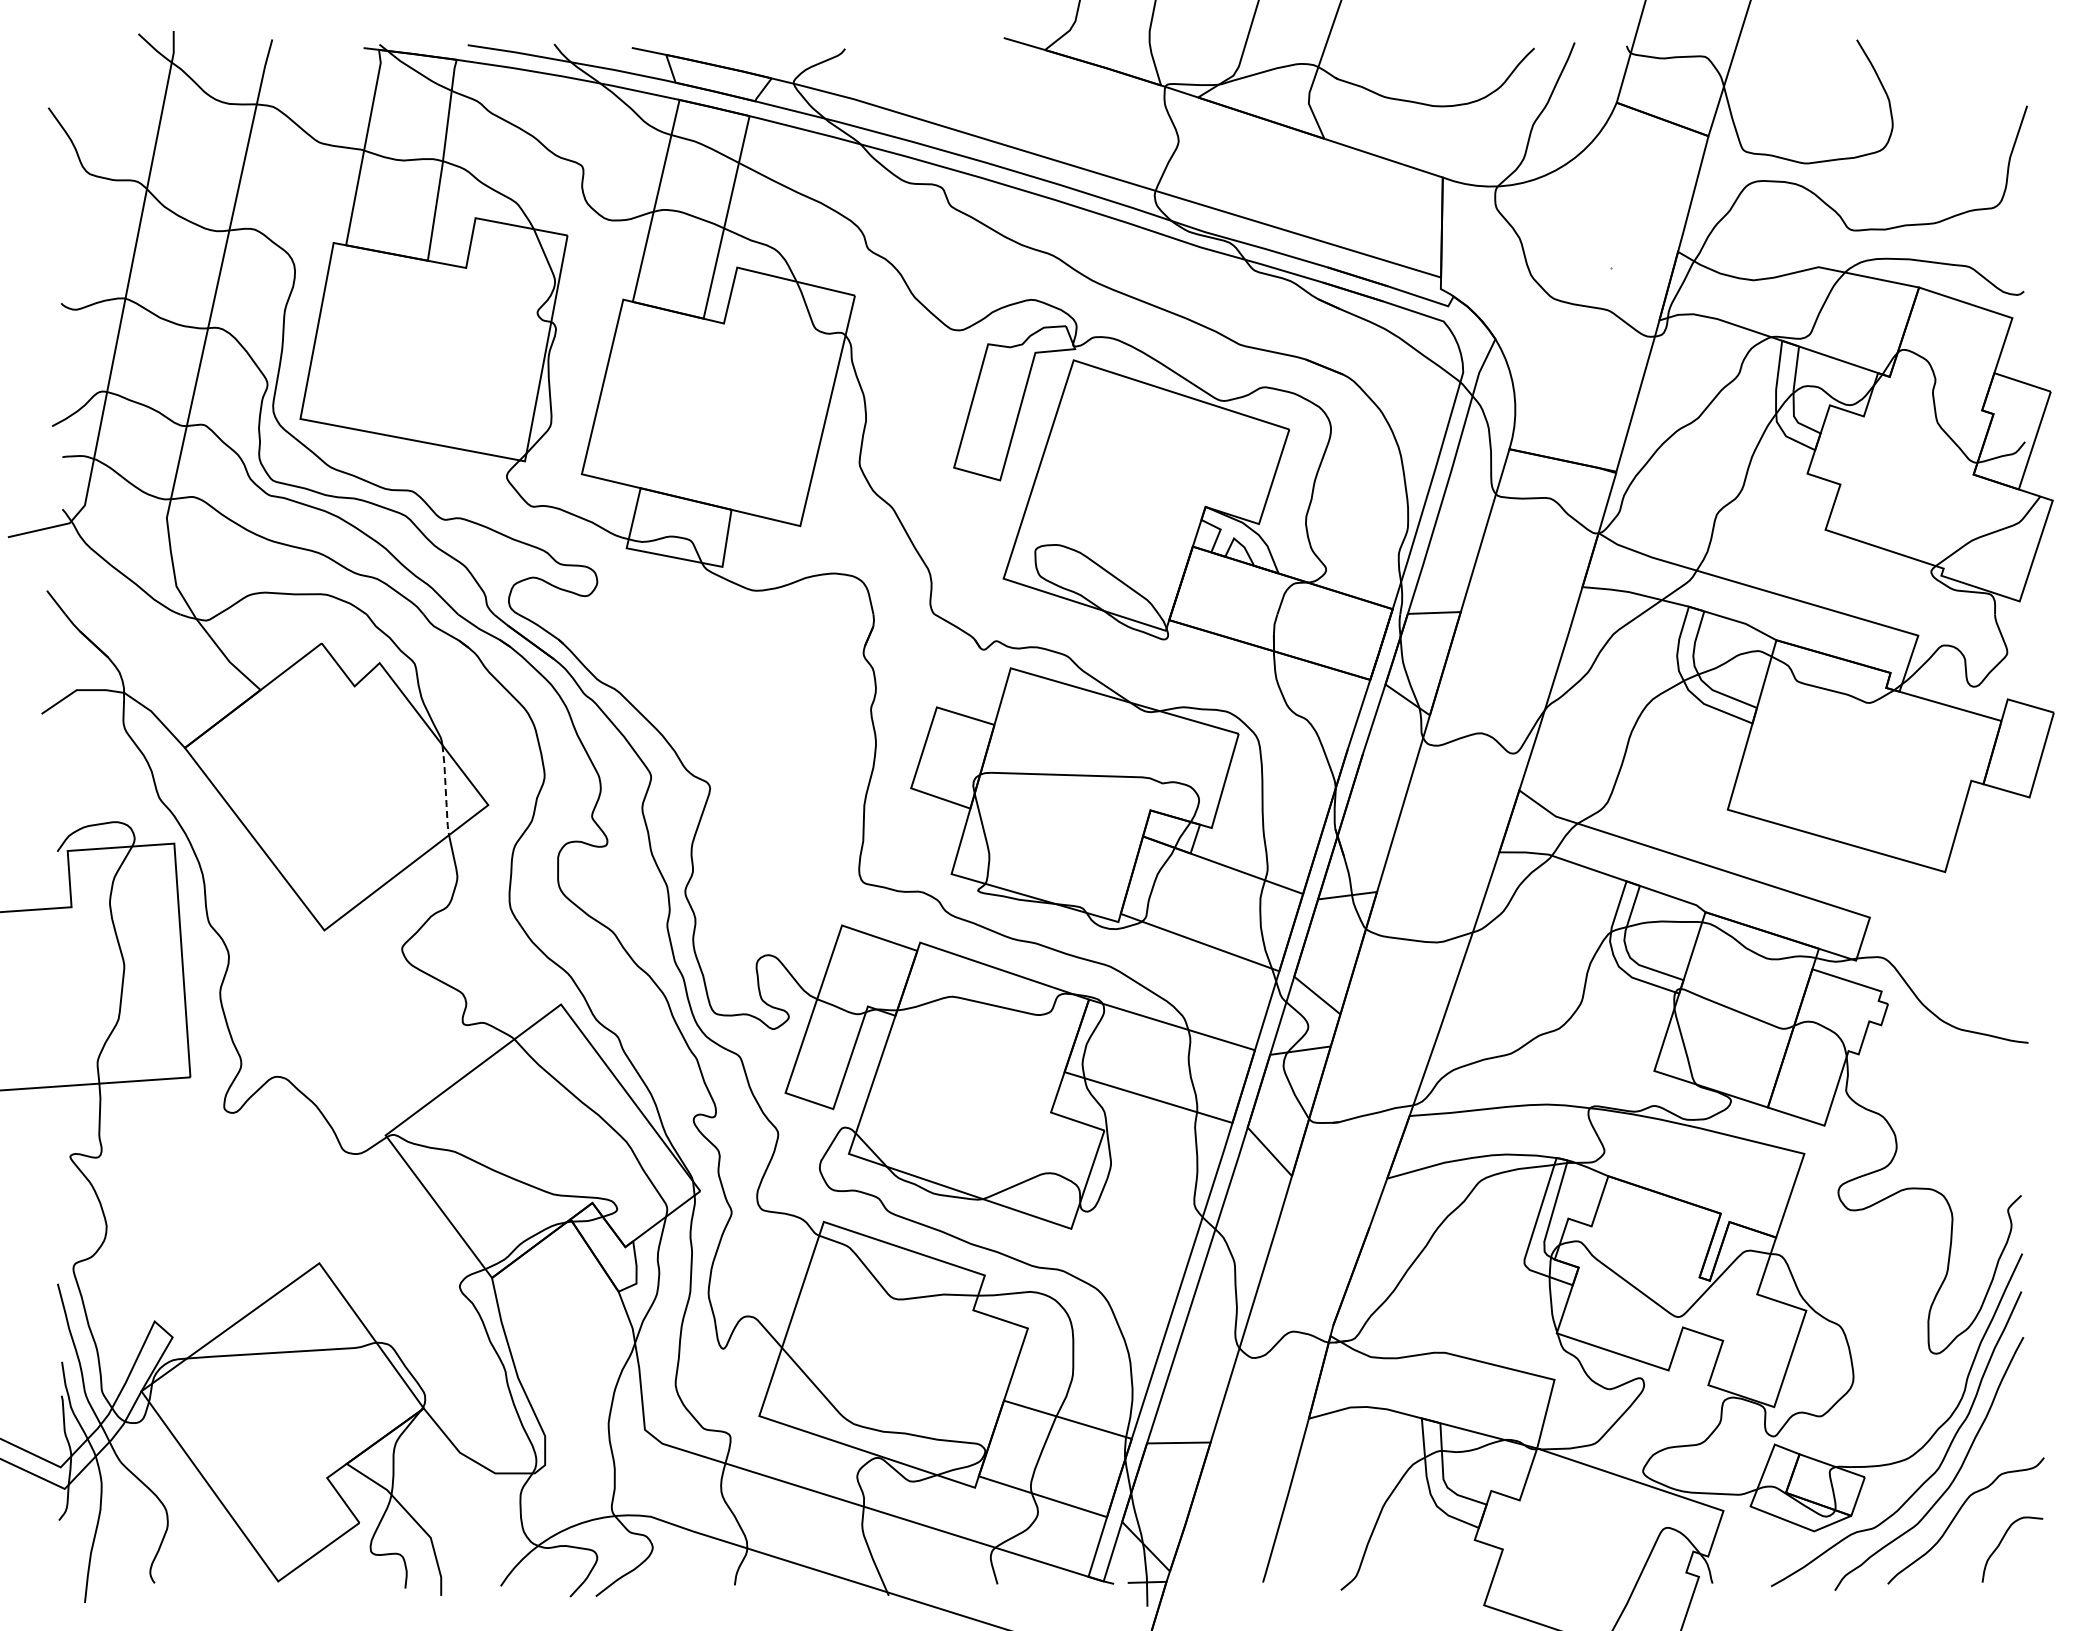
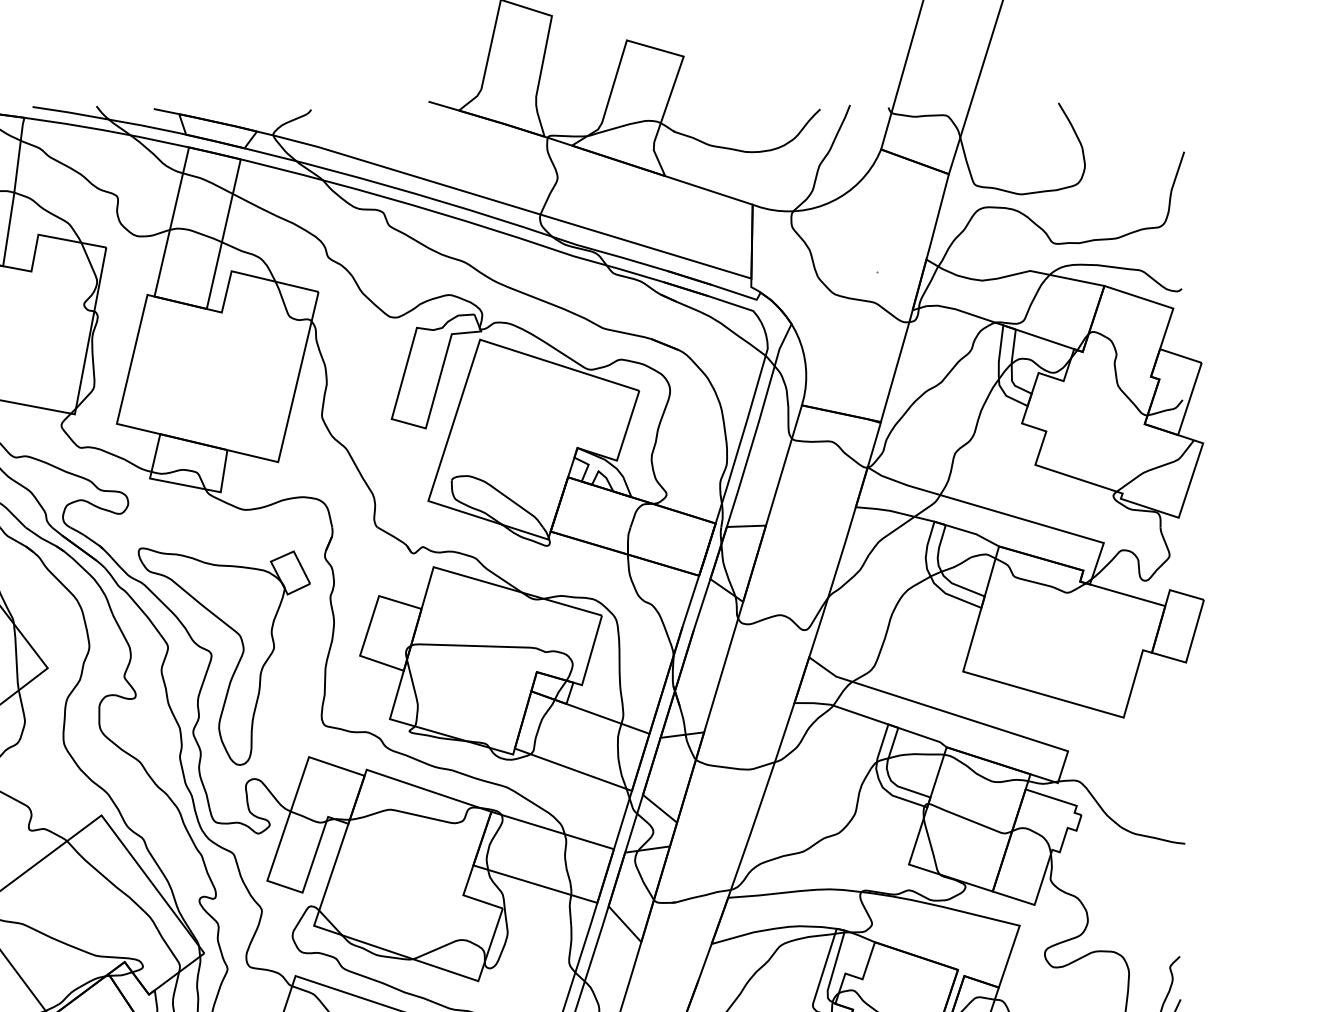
line: (445, 790) -> (16, 657), dashed -> solid
part: (745, 798) -> (237, 663), added

